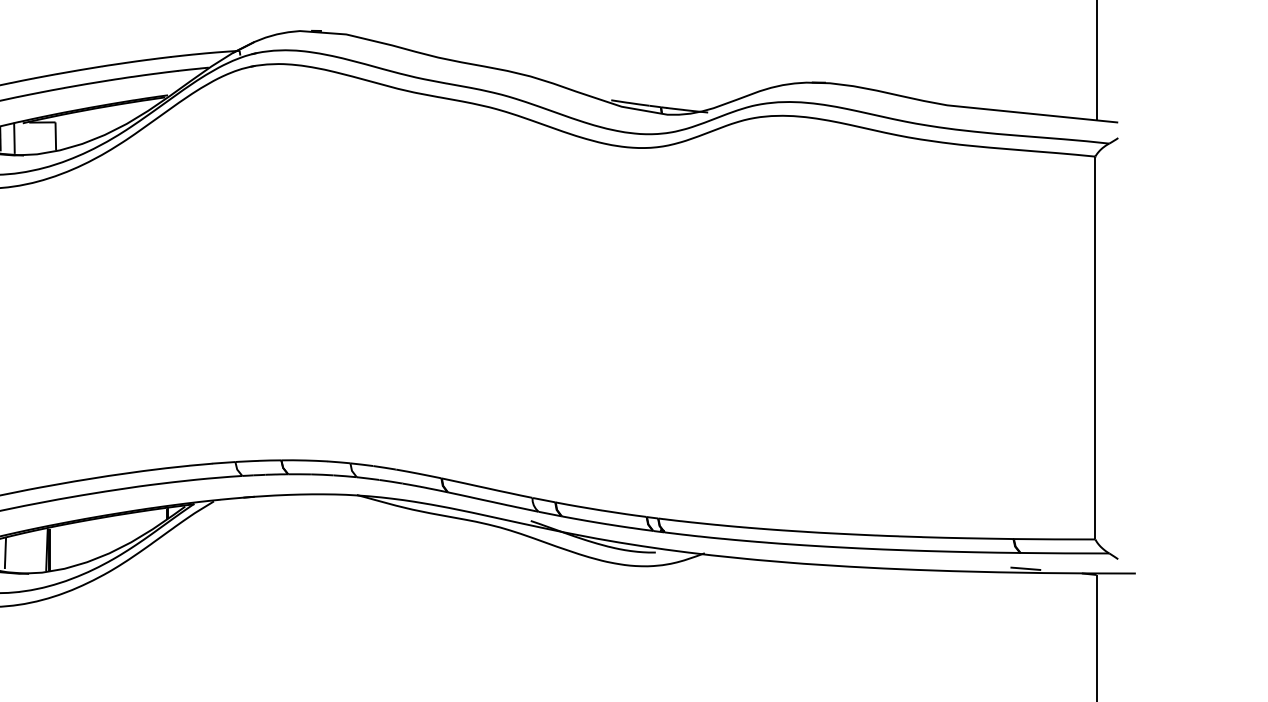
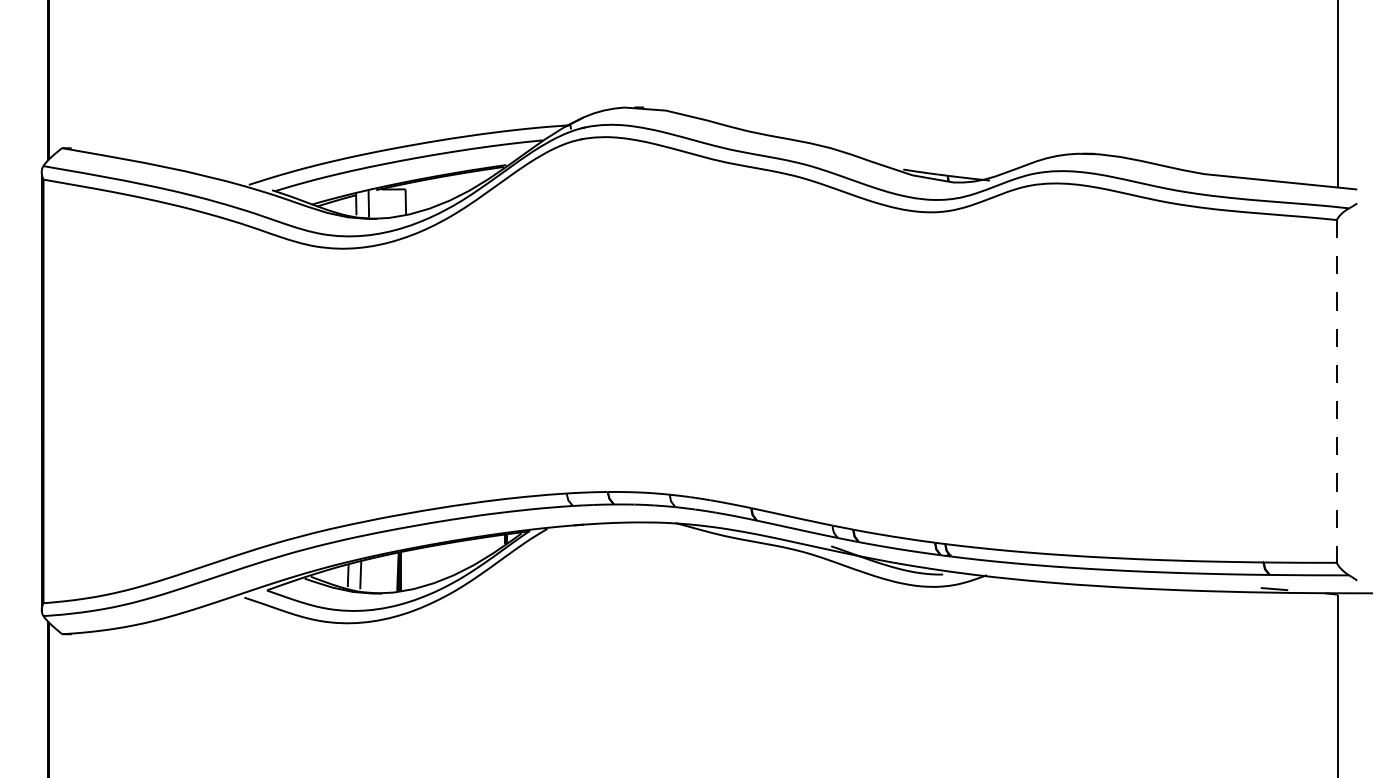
line: (1095, 348) -> (1336, 391), solid -> dashed

